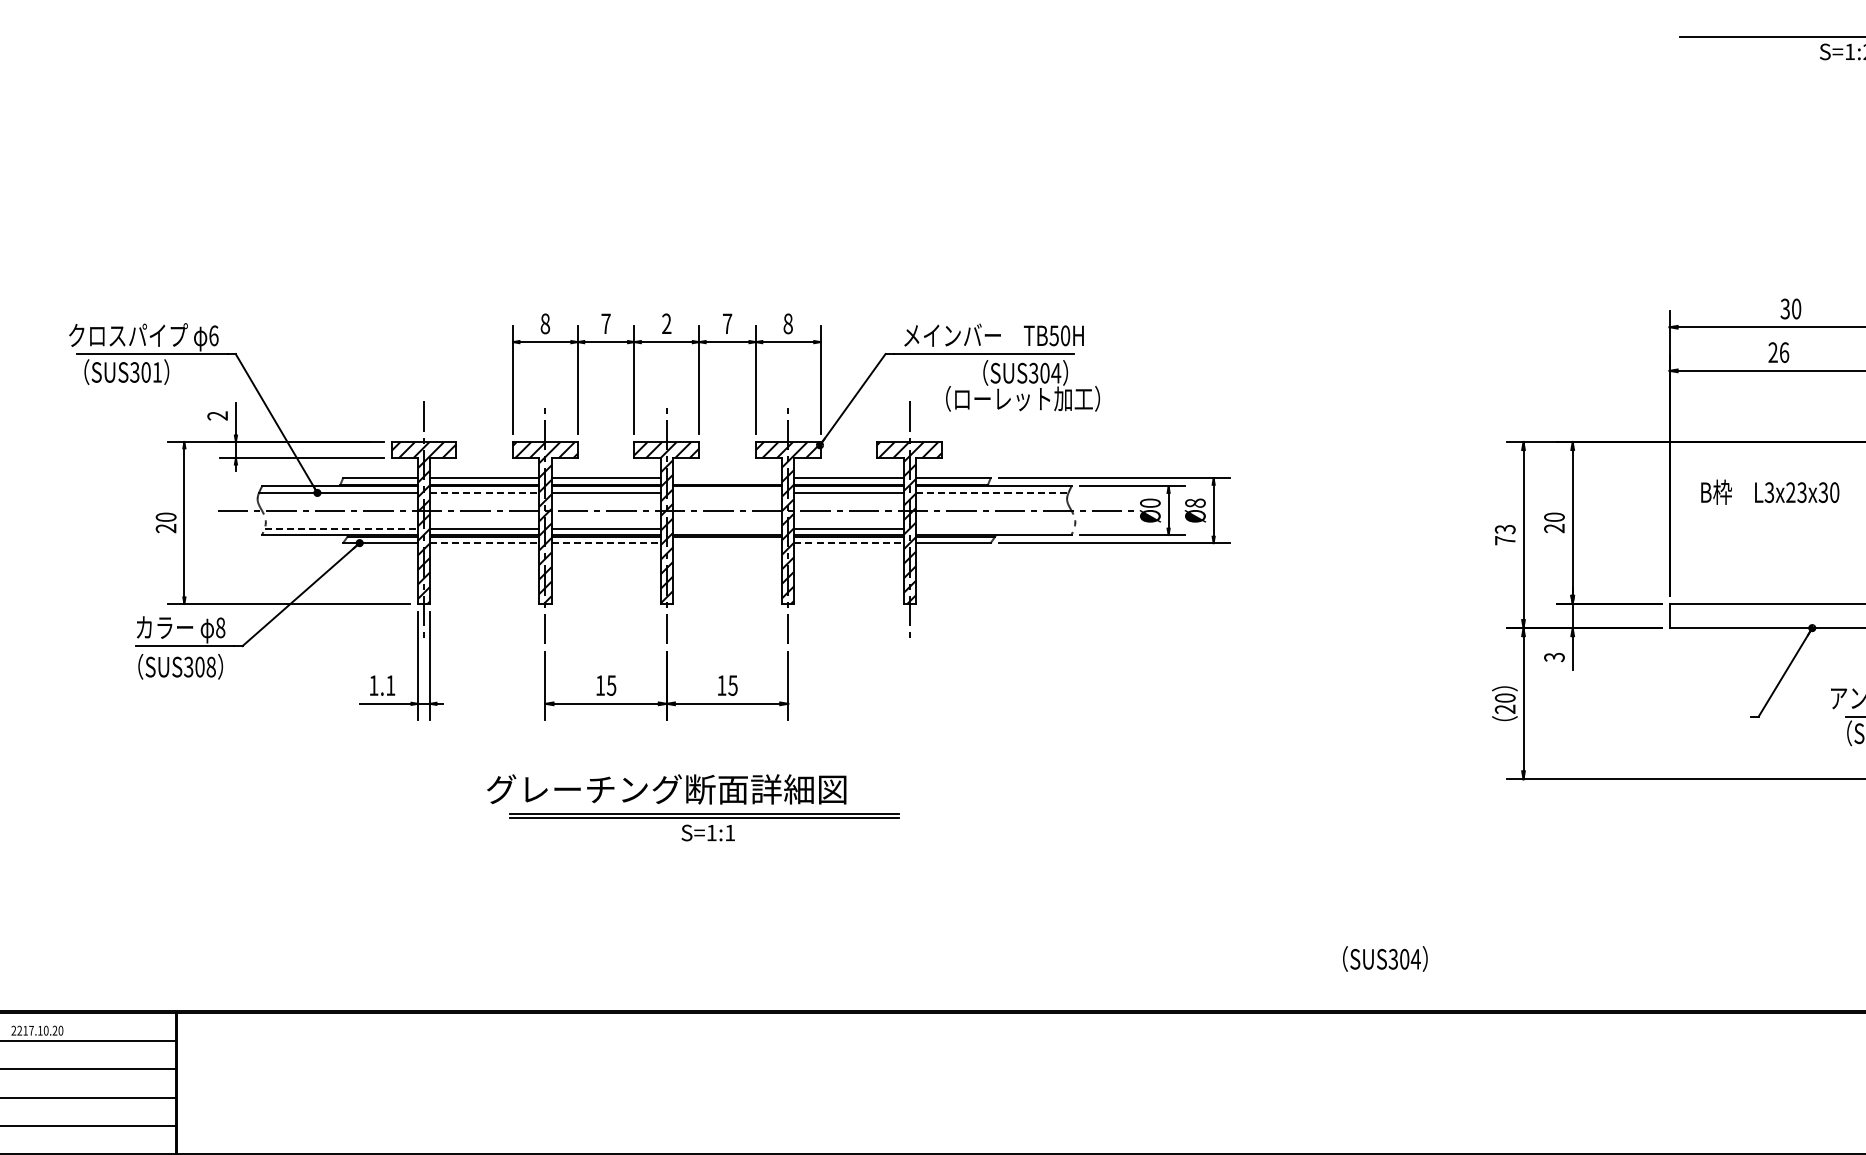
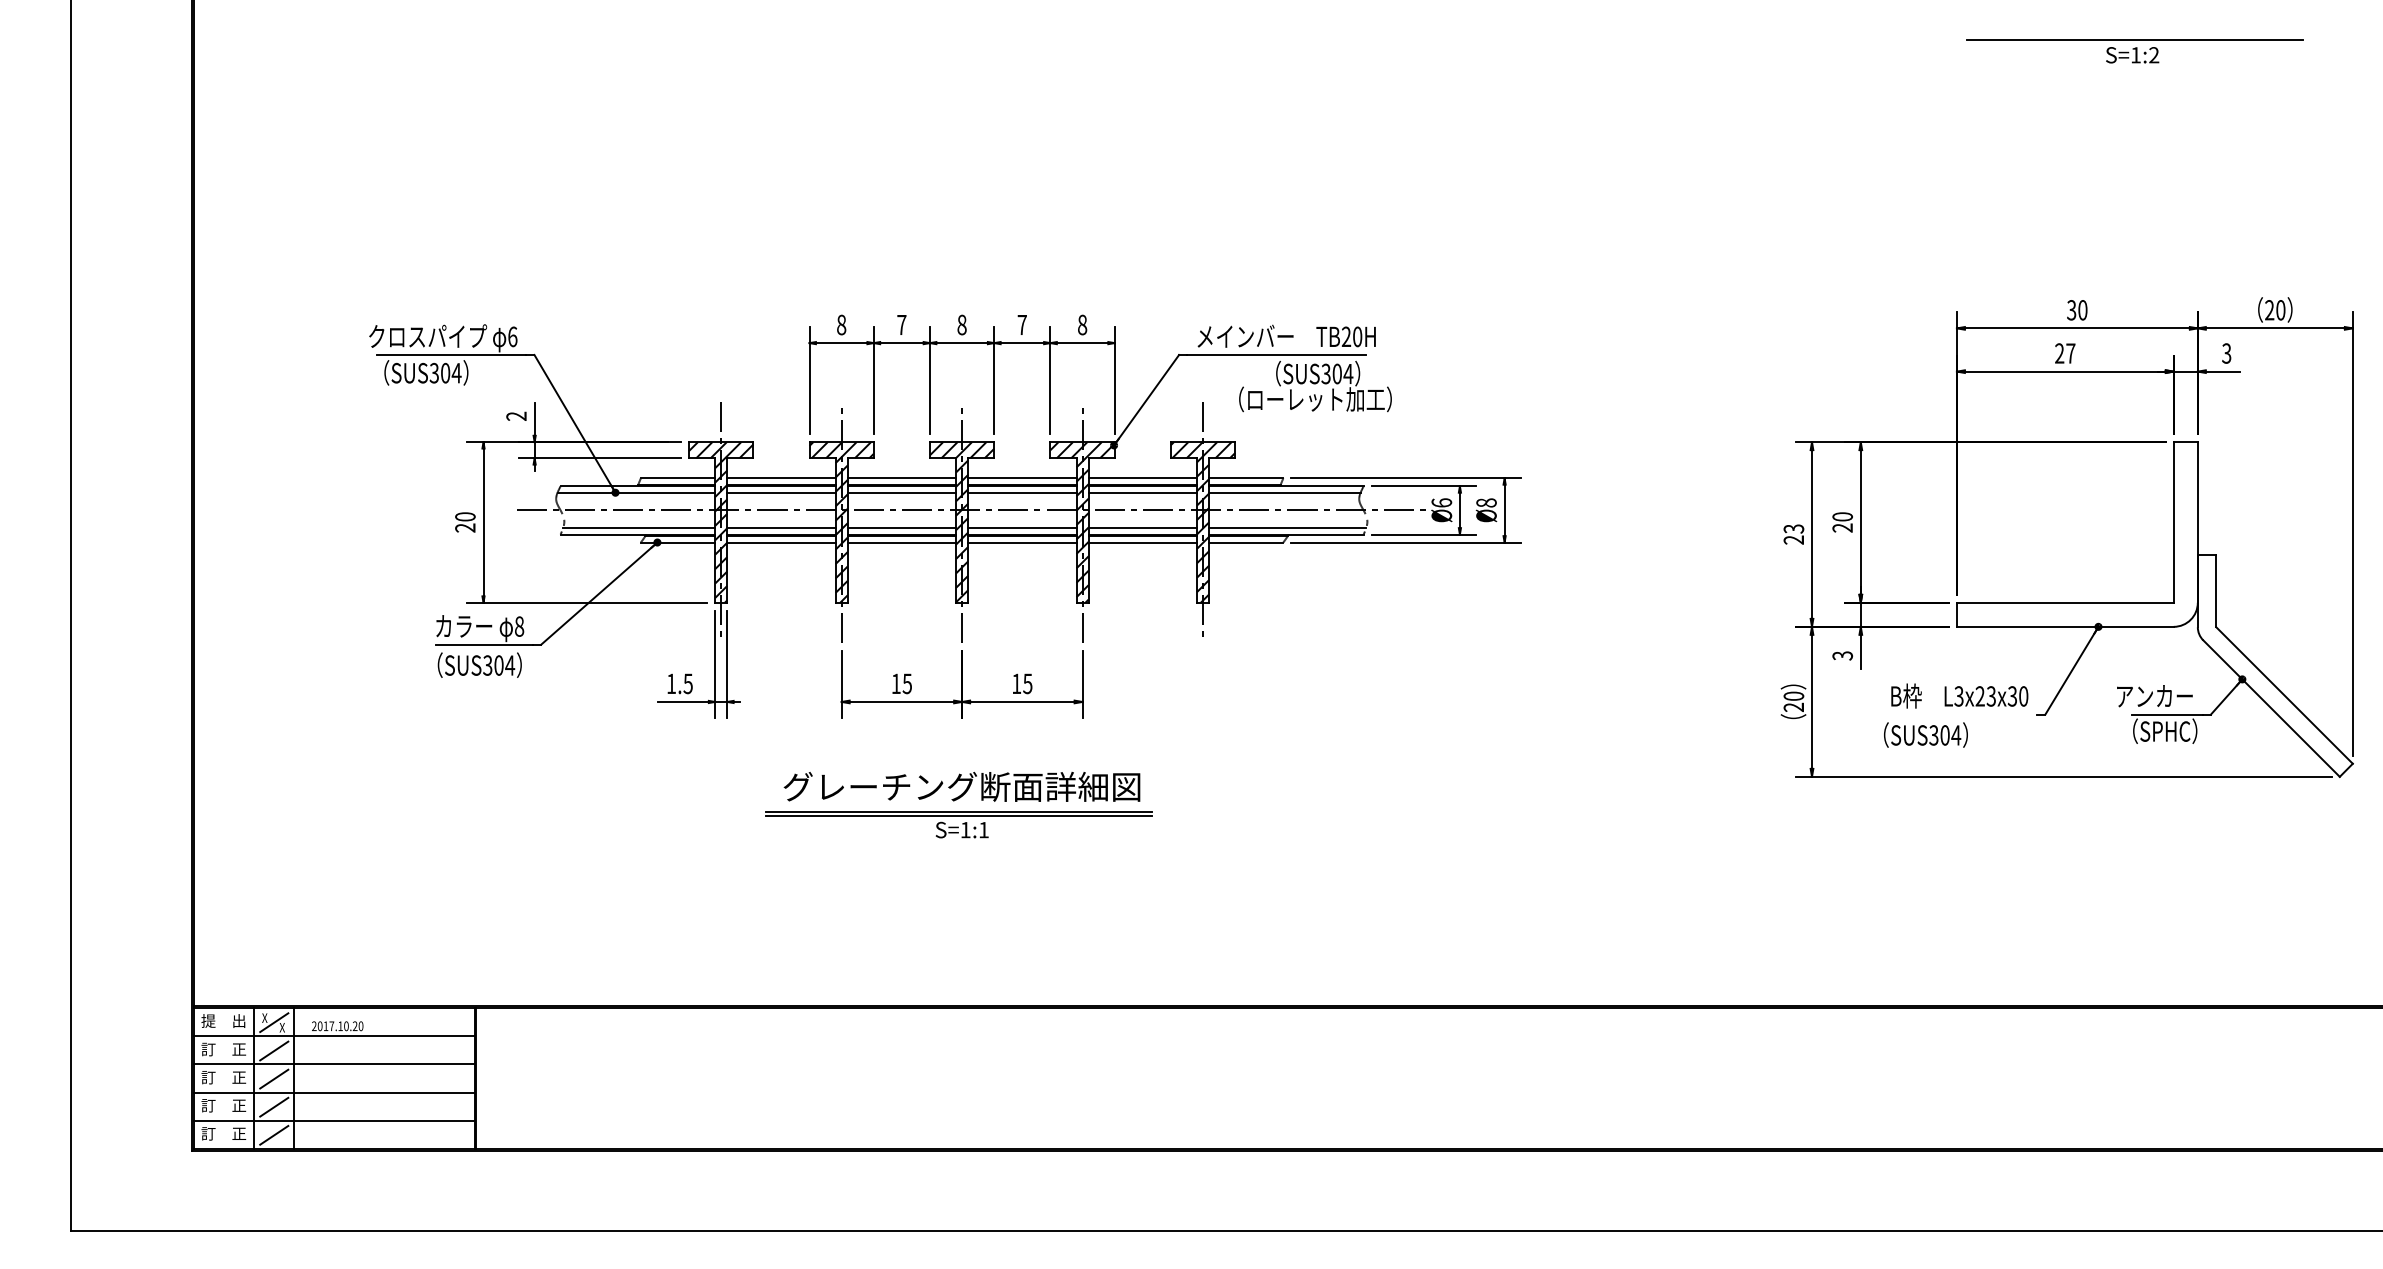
text: (666, 323) -> (961, 324), 2 -> 8
text: (1054, 335) -> (1346, 336), TB50H -> TB20H
text: (1784, 352) -> (2070, 353), 26 -> 27
text: (157, 372) -> (456, 373), SUS301 -> SUS304
line: (727, 478) -> (1022, 478), added
text: (1769, 491) -> (1959, 695), moved
line: (484, 492) -> (781, 492), dashed -> solid
line: (727, 492) -> (1022, 492), added
line: (991, 492) -> (1284, 492), dashed -> solid
text: (1150, 502) -> (1441, 502), Ø0 -> Ø6
line: (341, 528) -> (639, 528), dashed -> solid
line: (727, 528) -> (1022, 528), added
line: (994, 528) -> (1287, 528), added
text: (1504, 540) -> (1793, 539), 73 -> 23
line: (484, 543) -> (781, 542), dashed -> solid
line: (606, 543) -> (902, 542), dashed -> solid
line: (727, 543) -> (1022, 542), added
line: (849, 543) -> (1143, 542), dashed -> solid
text: (211, 667) -> (510, 665), SUS308 -> SUS304
text: (390, 685) -> (687, 683), 1.1 -> 1.5
part: (704, 827) -> (958, 824), moved
text: (1384, 958) -> (1925, 734), moved
text: (19, 1030) -> (319, 1026), 2217.10.20 -> 2017.10.20

